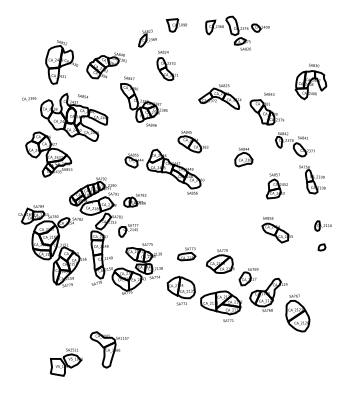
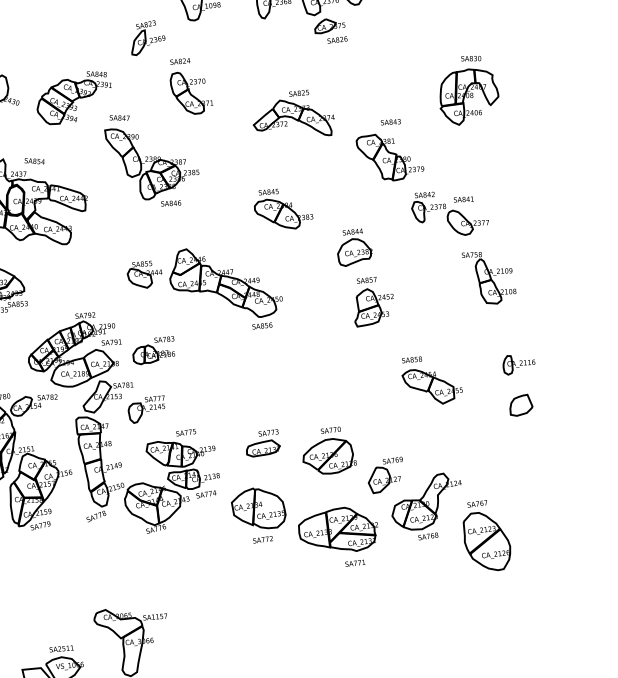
part: (219, 96) -> (292, 114), moved
part: (192, 141) -> (281, 208), moved
part: (276, 186) -> (372, 302), moved
part: (321, 247) -> (519, 405), size x1.67

